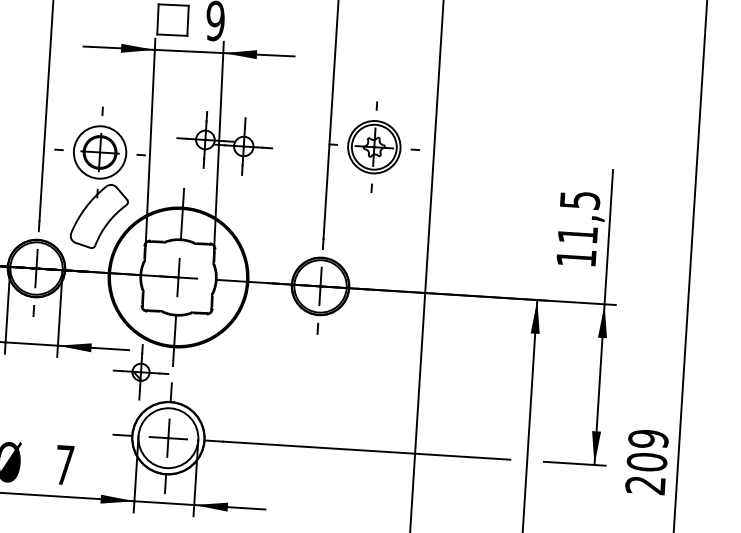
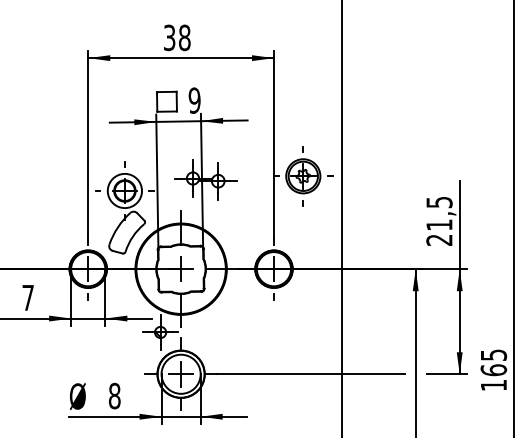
text: (576, 256) -> (439, 239), 11,5 -> 21,5
text: (646, 462) -> (493, 370), 209 -> 165
text: (64, 464) -> (114, 395), 7 -> 8

